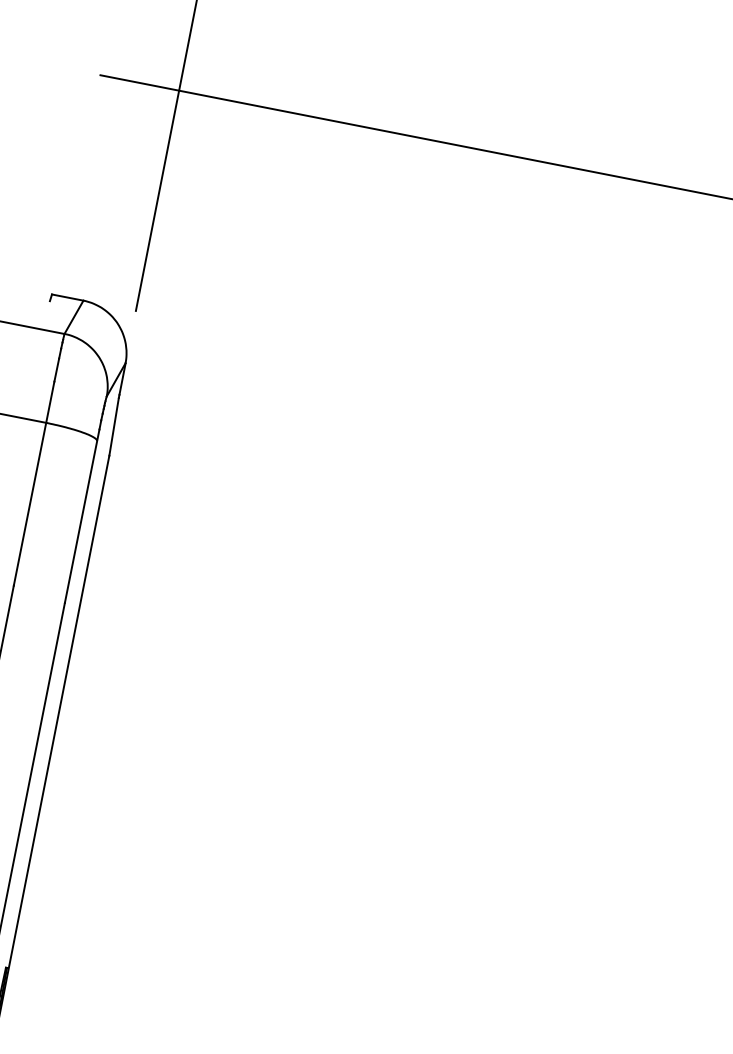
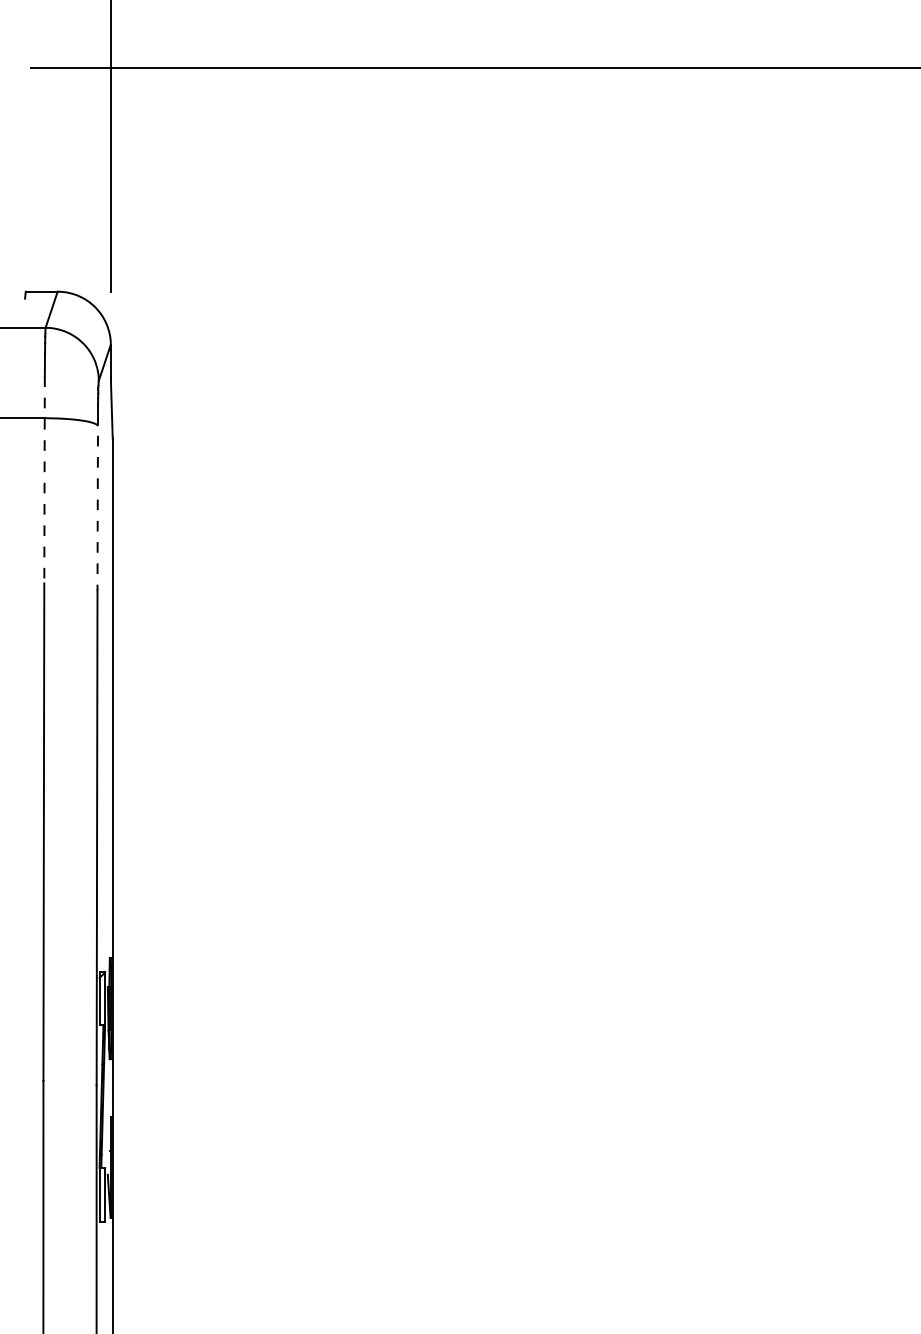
line: (34, 483) -> (44, 479), solid -> dashed
line: (81, 516) -> (97, 502), solid -> dashed

